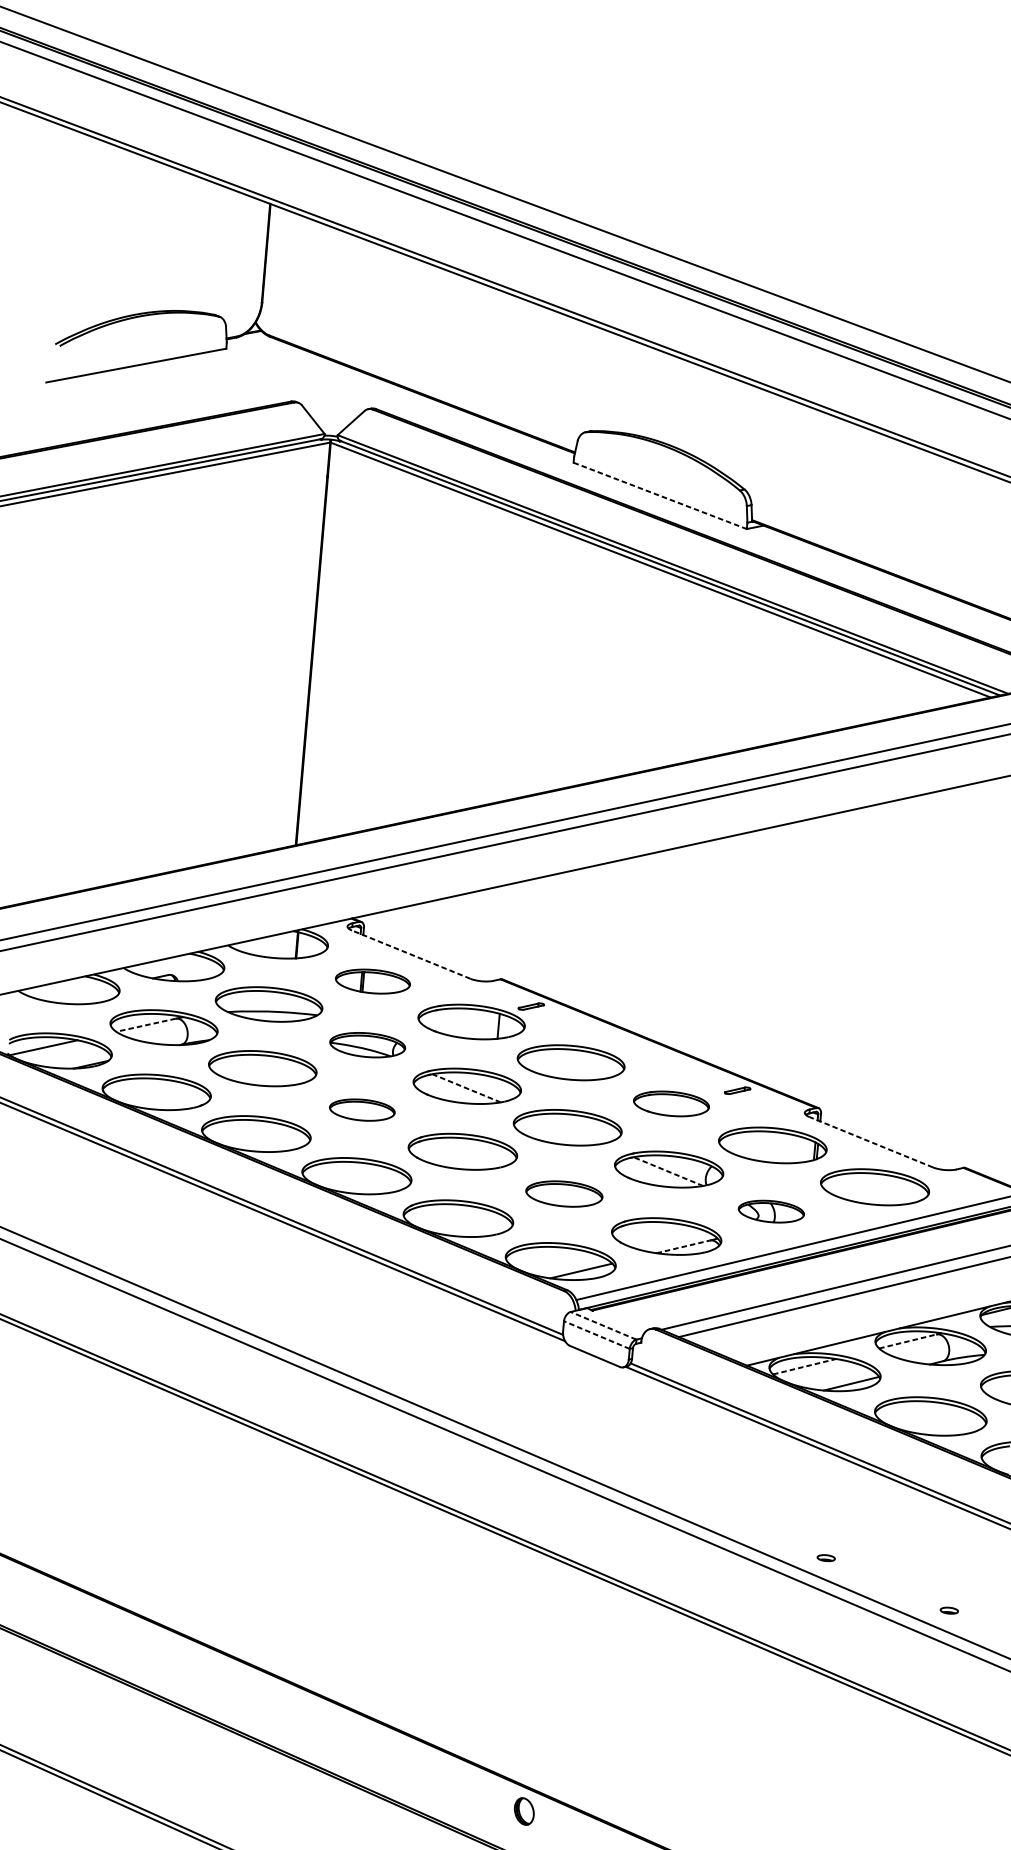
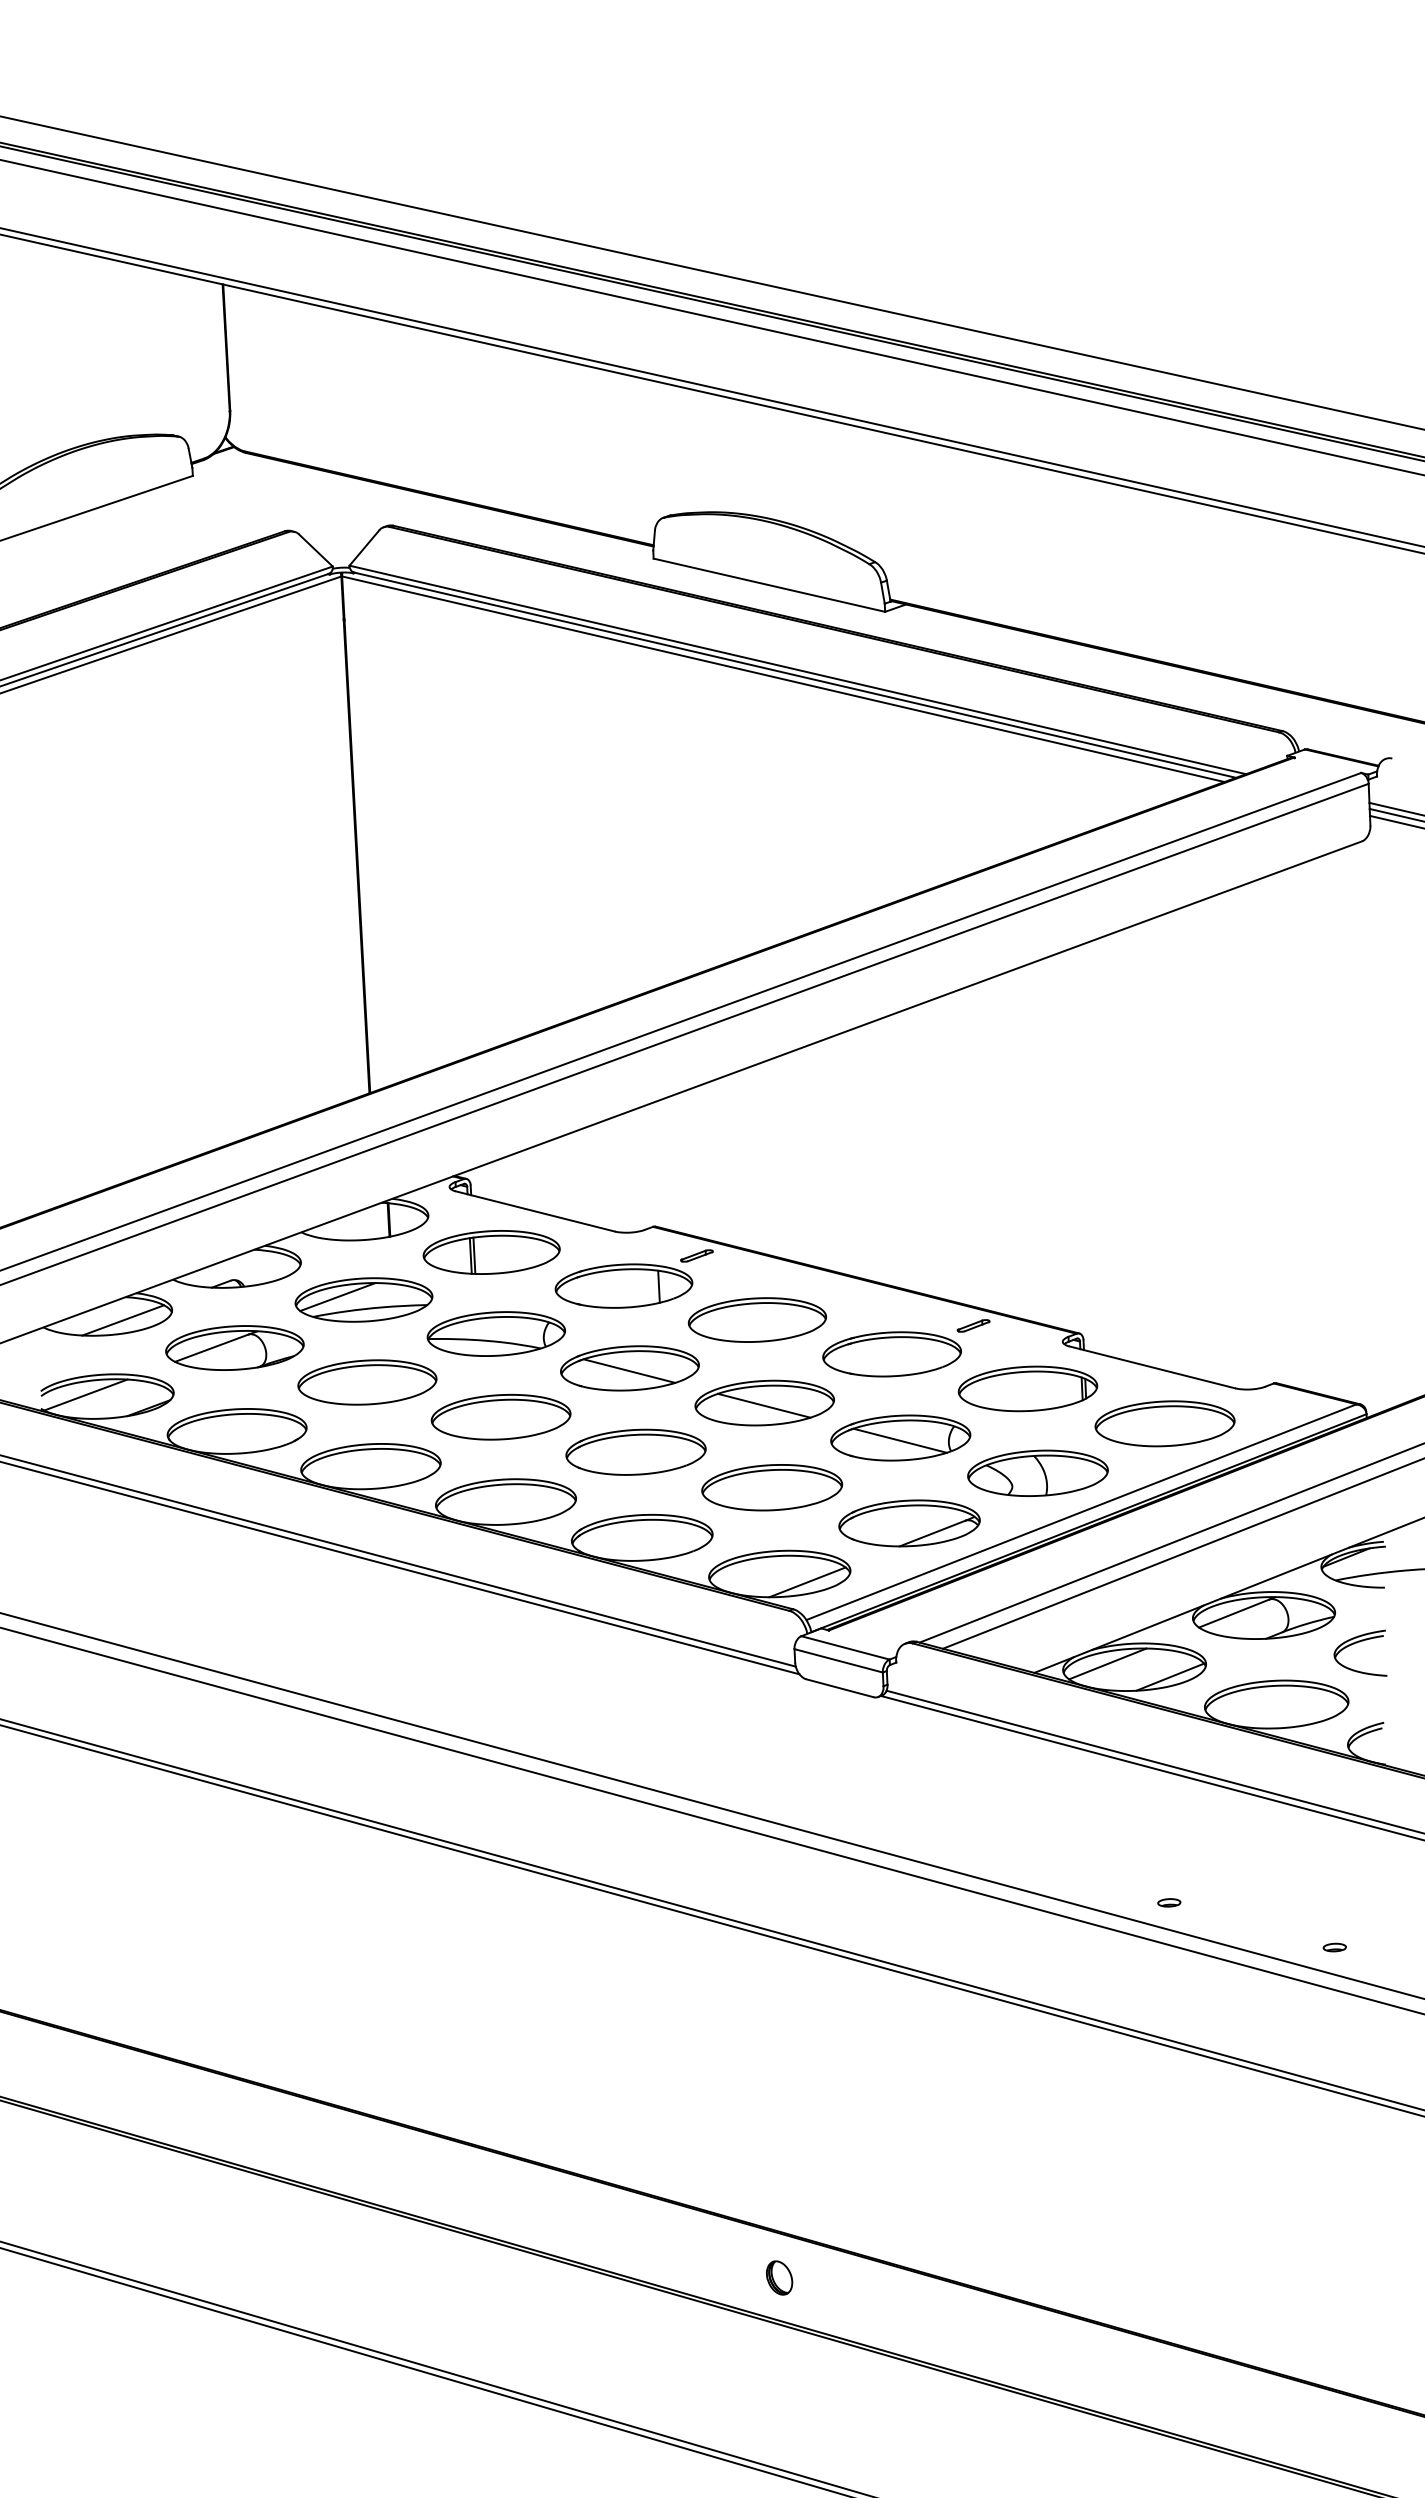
line: (660, 496) -> (769, 585), dashed -> solid
line: (411, 954) -> (535, 1211), dashed -> solid
part: (372, 981) -> (491, 1252), size x1.43
line: (80, 994) -> (123, 1320), added
line: (248, 999) -> (337, 1297), added
line: (145, 1025) -> (211, 1348), dashed -> solid
part: (367, 1044) -> (495, 1333), size x1.43
line: (465, 1087) -> (628, 1370), dashed -> solid
part: (671, 1103) -> (891, 1354), size x1.43
part: (361, 1110) -> (500, 1417), size x1.67
line: (566, 1129) -> (763, 1405), added
line: (870, 1142) -> (1151, 1367), dashed -> solid
line: (667, 1171) -> (899, 1440), dashed -> solid
part: (564, 1193) -> (772, 1487), size x1.43
part: (771, 1211) -> (1037, 1472), size x1.67
line: (683, 1246) -> (932, 1533), dashed -> solid
line: (603, 1325) -> (845, 1647), dashed -> solid
line: (596, 1334) -> (838, 1660), dashed -> solid
line: (908, 1341) -> (1234, 1613), dashed -> solid
line: (804, 1366) -> (1107, 1663), dashed -> solid
part: (524, 1811) -> (779, 2277), moved

